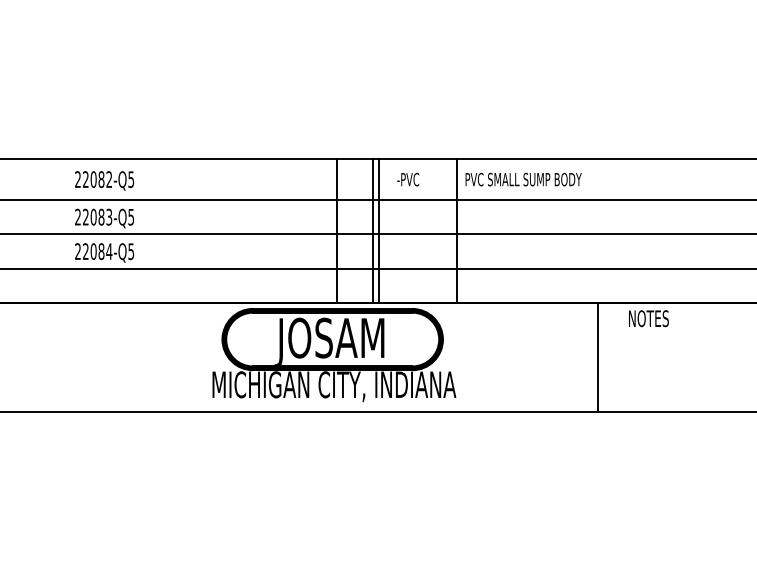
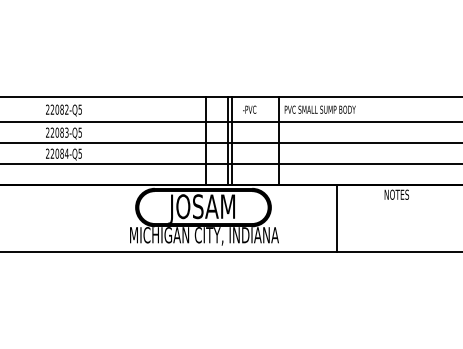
line: (597, 357) -> (336, 218), moved

